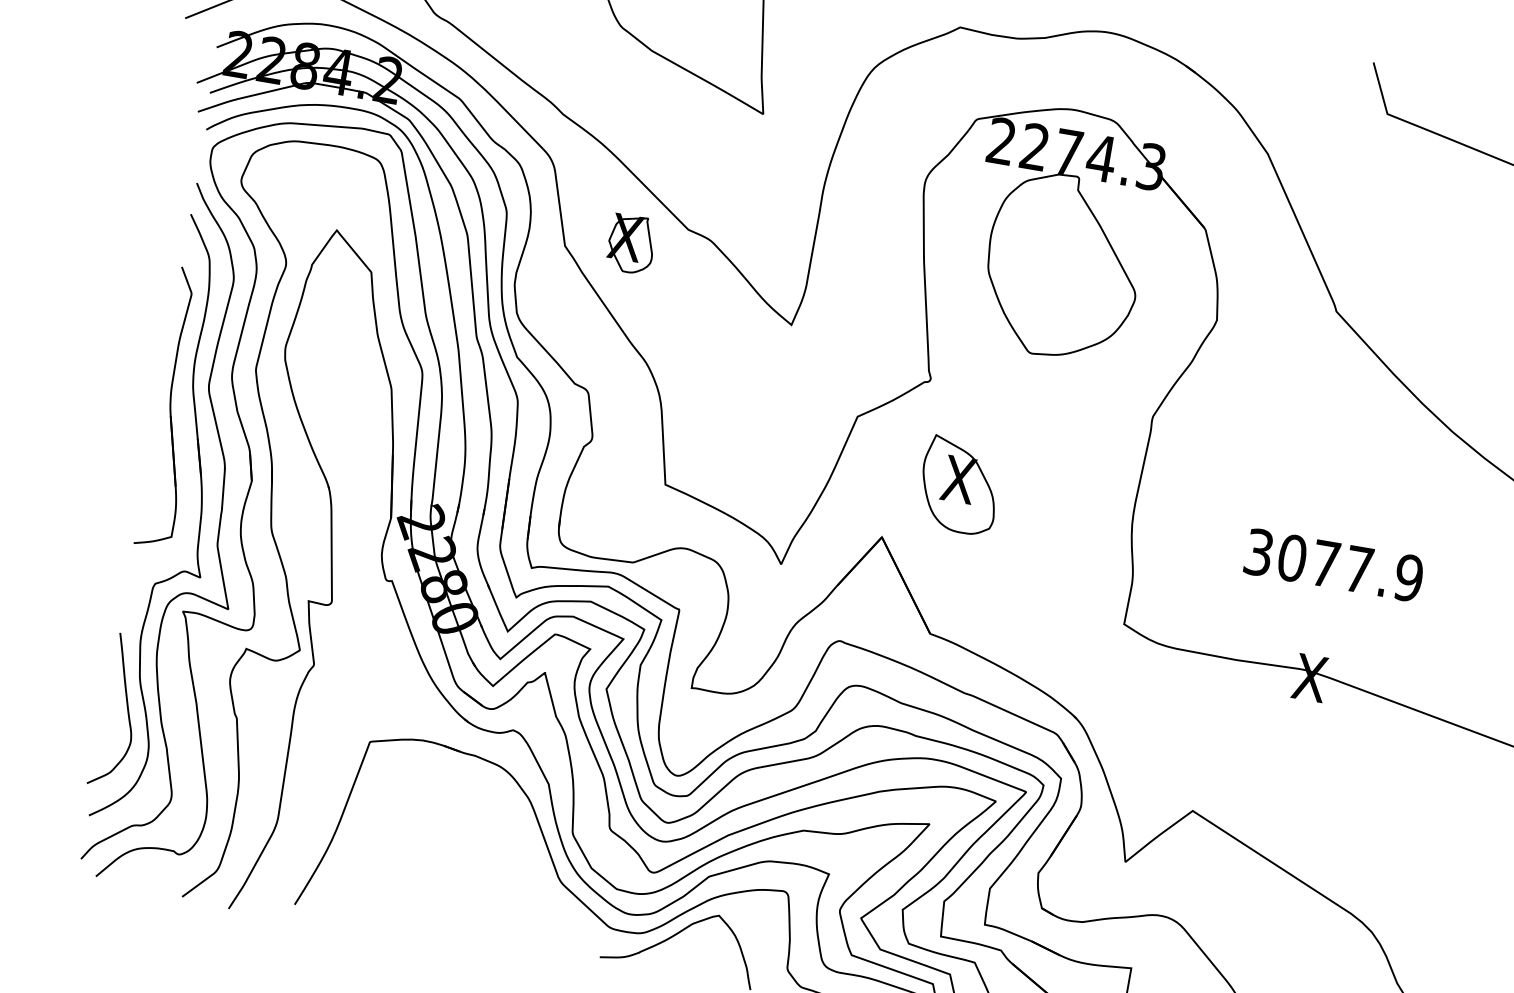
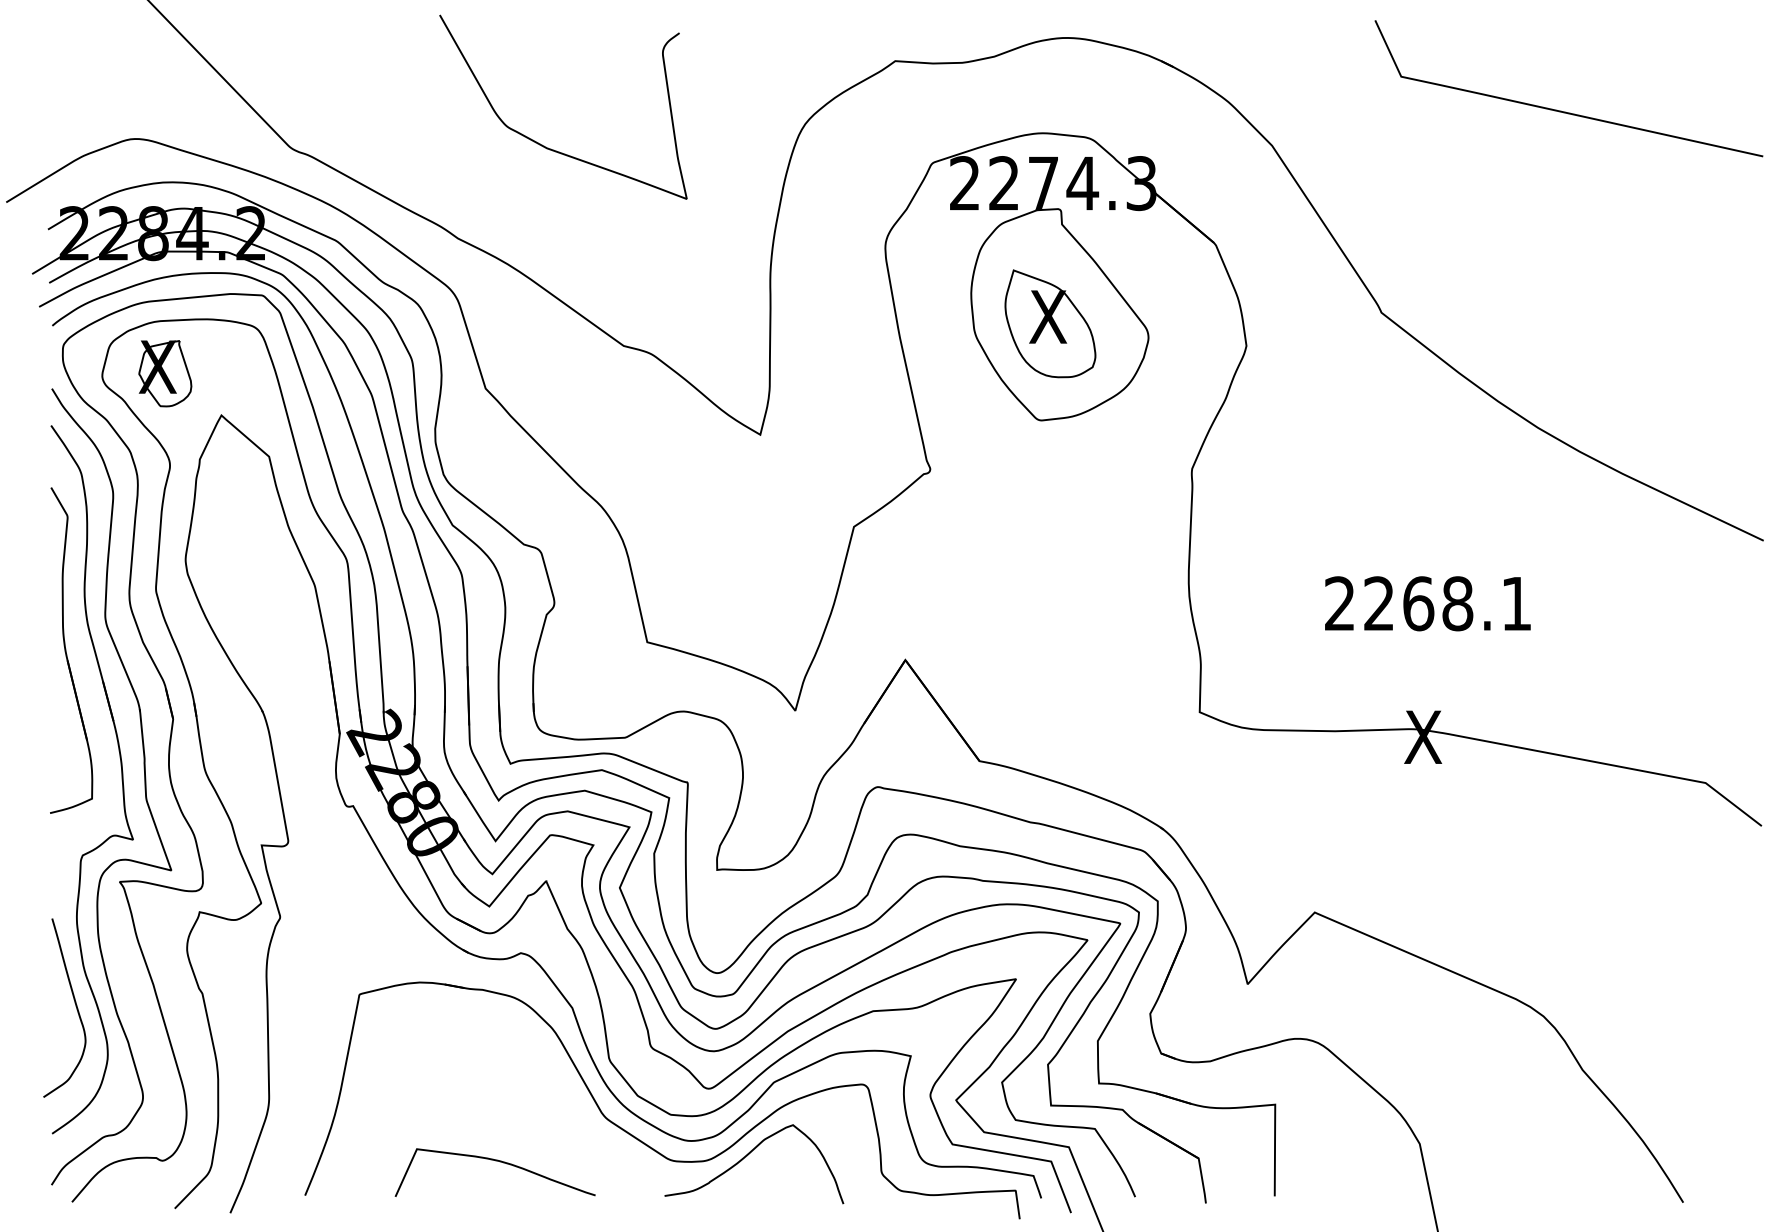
part: (631, 244) -> (165, 373), moved
part: (959, 485) -> (1050, 323), moved
text: (1334, 565) -> (1428, 603), 3077.9 -> 2268.1
curve: (461, 903) -> (495, 1161), added

